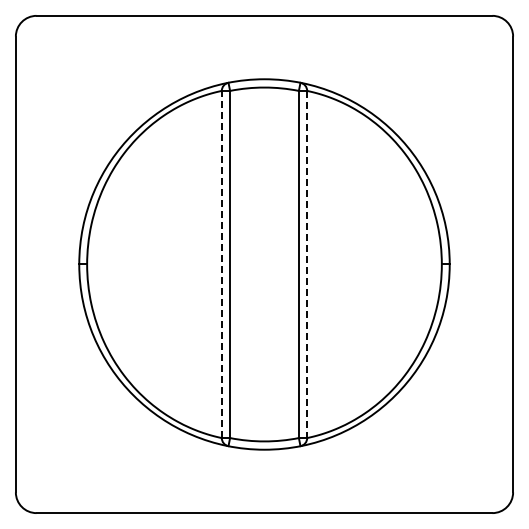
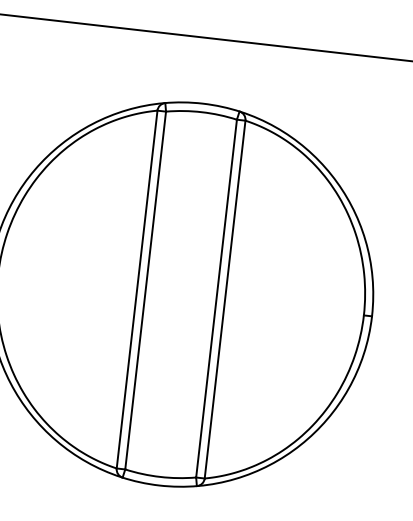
line: (221, 264) -> (136, 289), dashed -> solid
line: (307, 264) -> (225, 299), dashed -> solid

